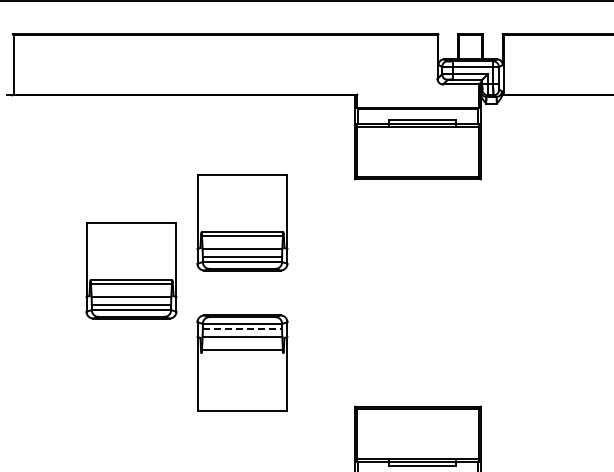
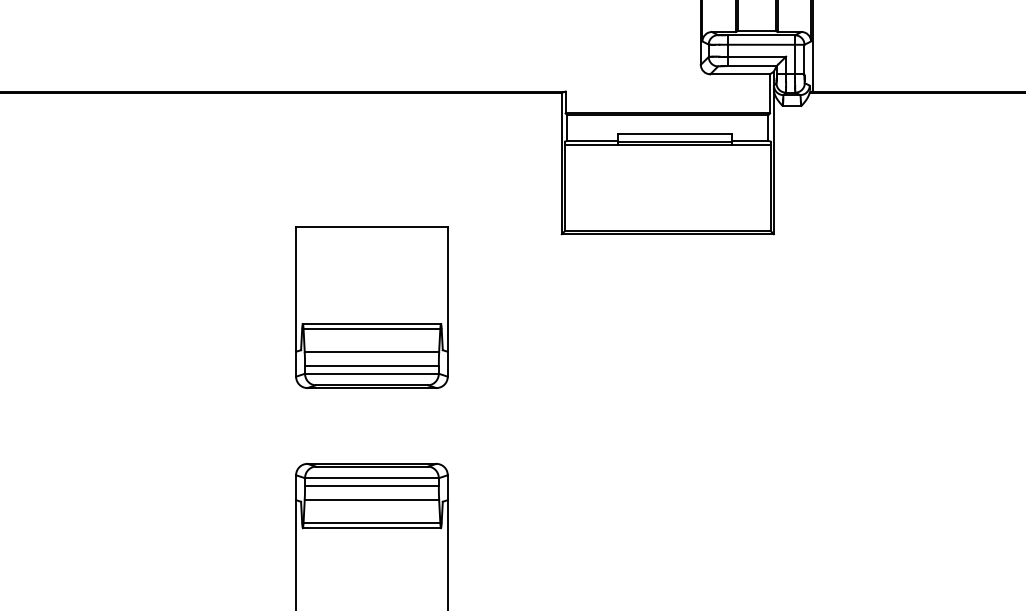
part: (131, 270) -> (184, 388), removed
line: (242, 328) -> (371, 485), dashed -> solid
line: (242, 353) -> (371, 528), added

